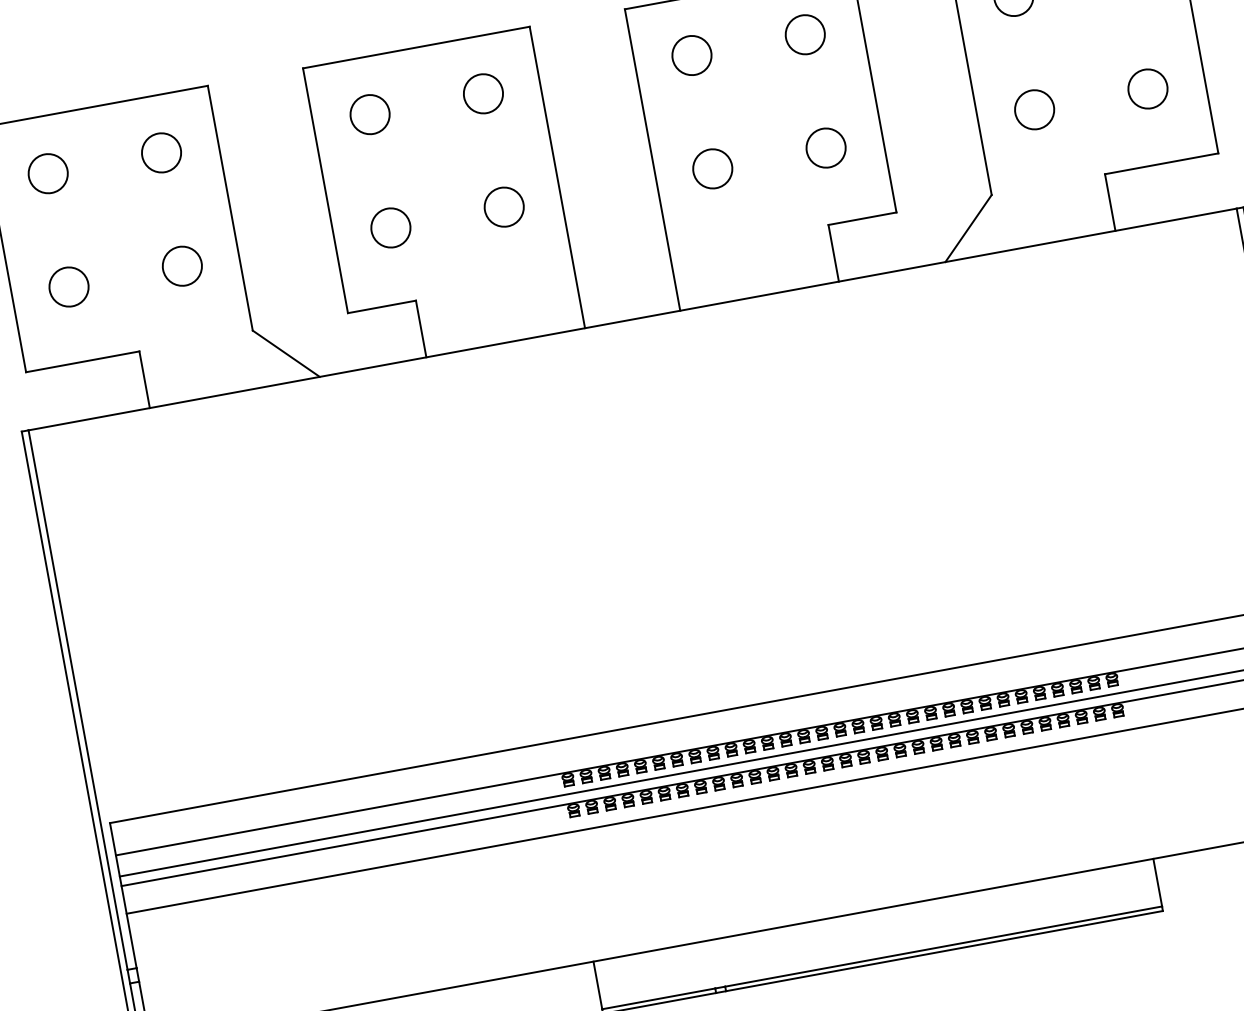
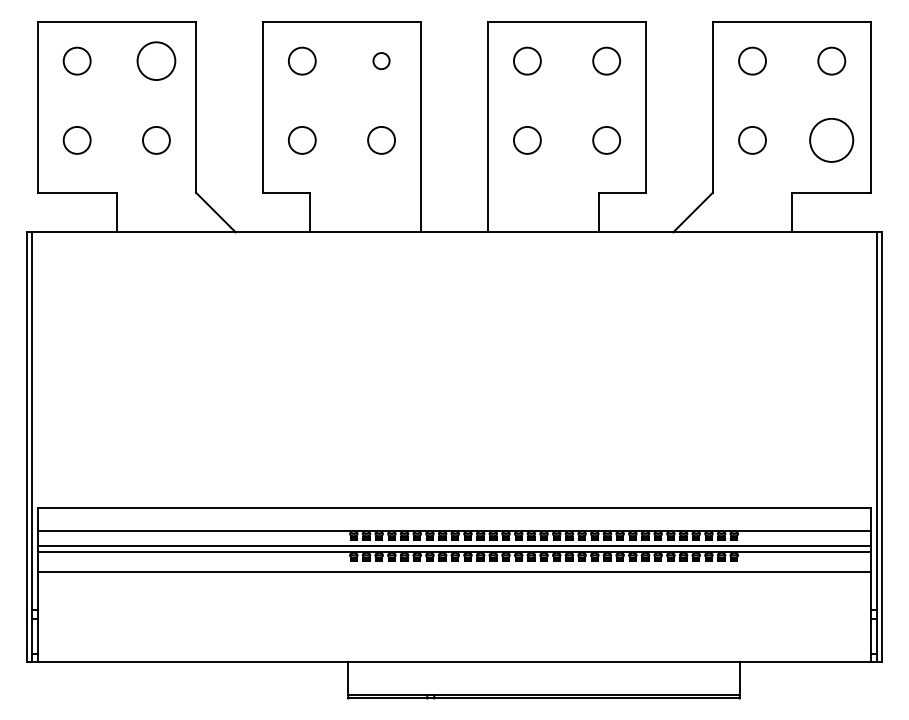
circle: (1147, 89) -> (831, 140), size x1.6
circle: (483, 92) -> (381, 60), size x0.6
circle: (160, 152) -> (155, 60), size x1.4

